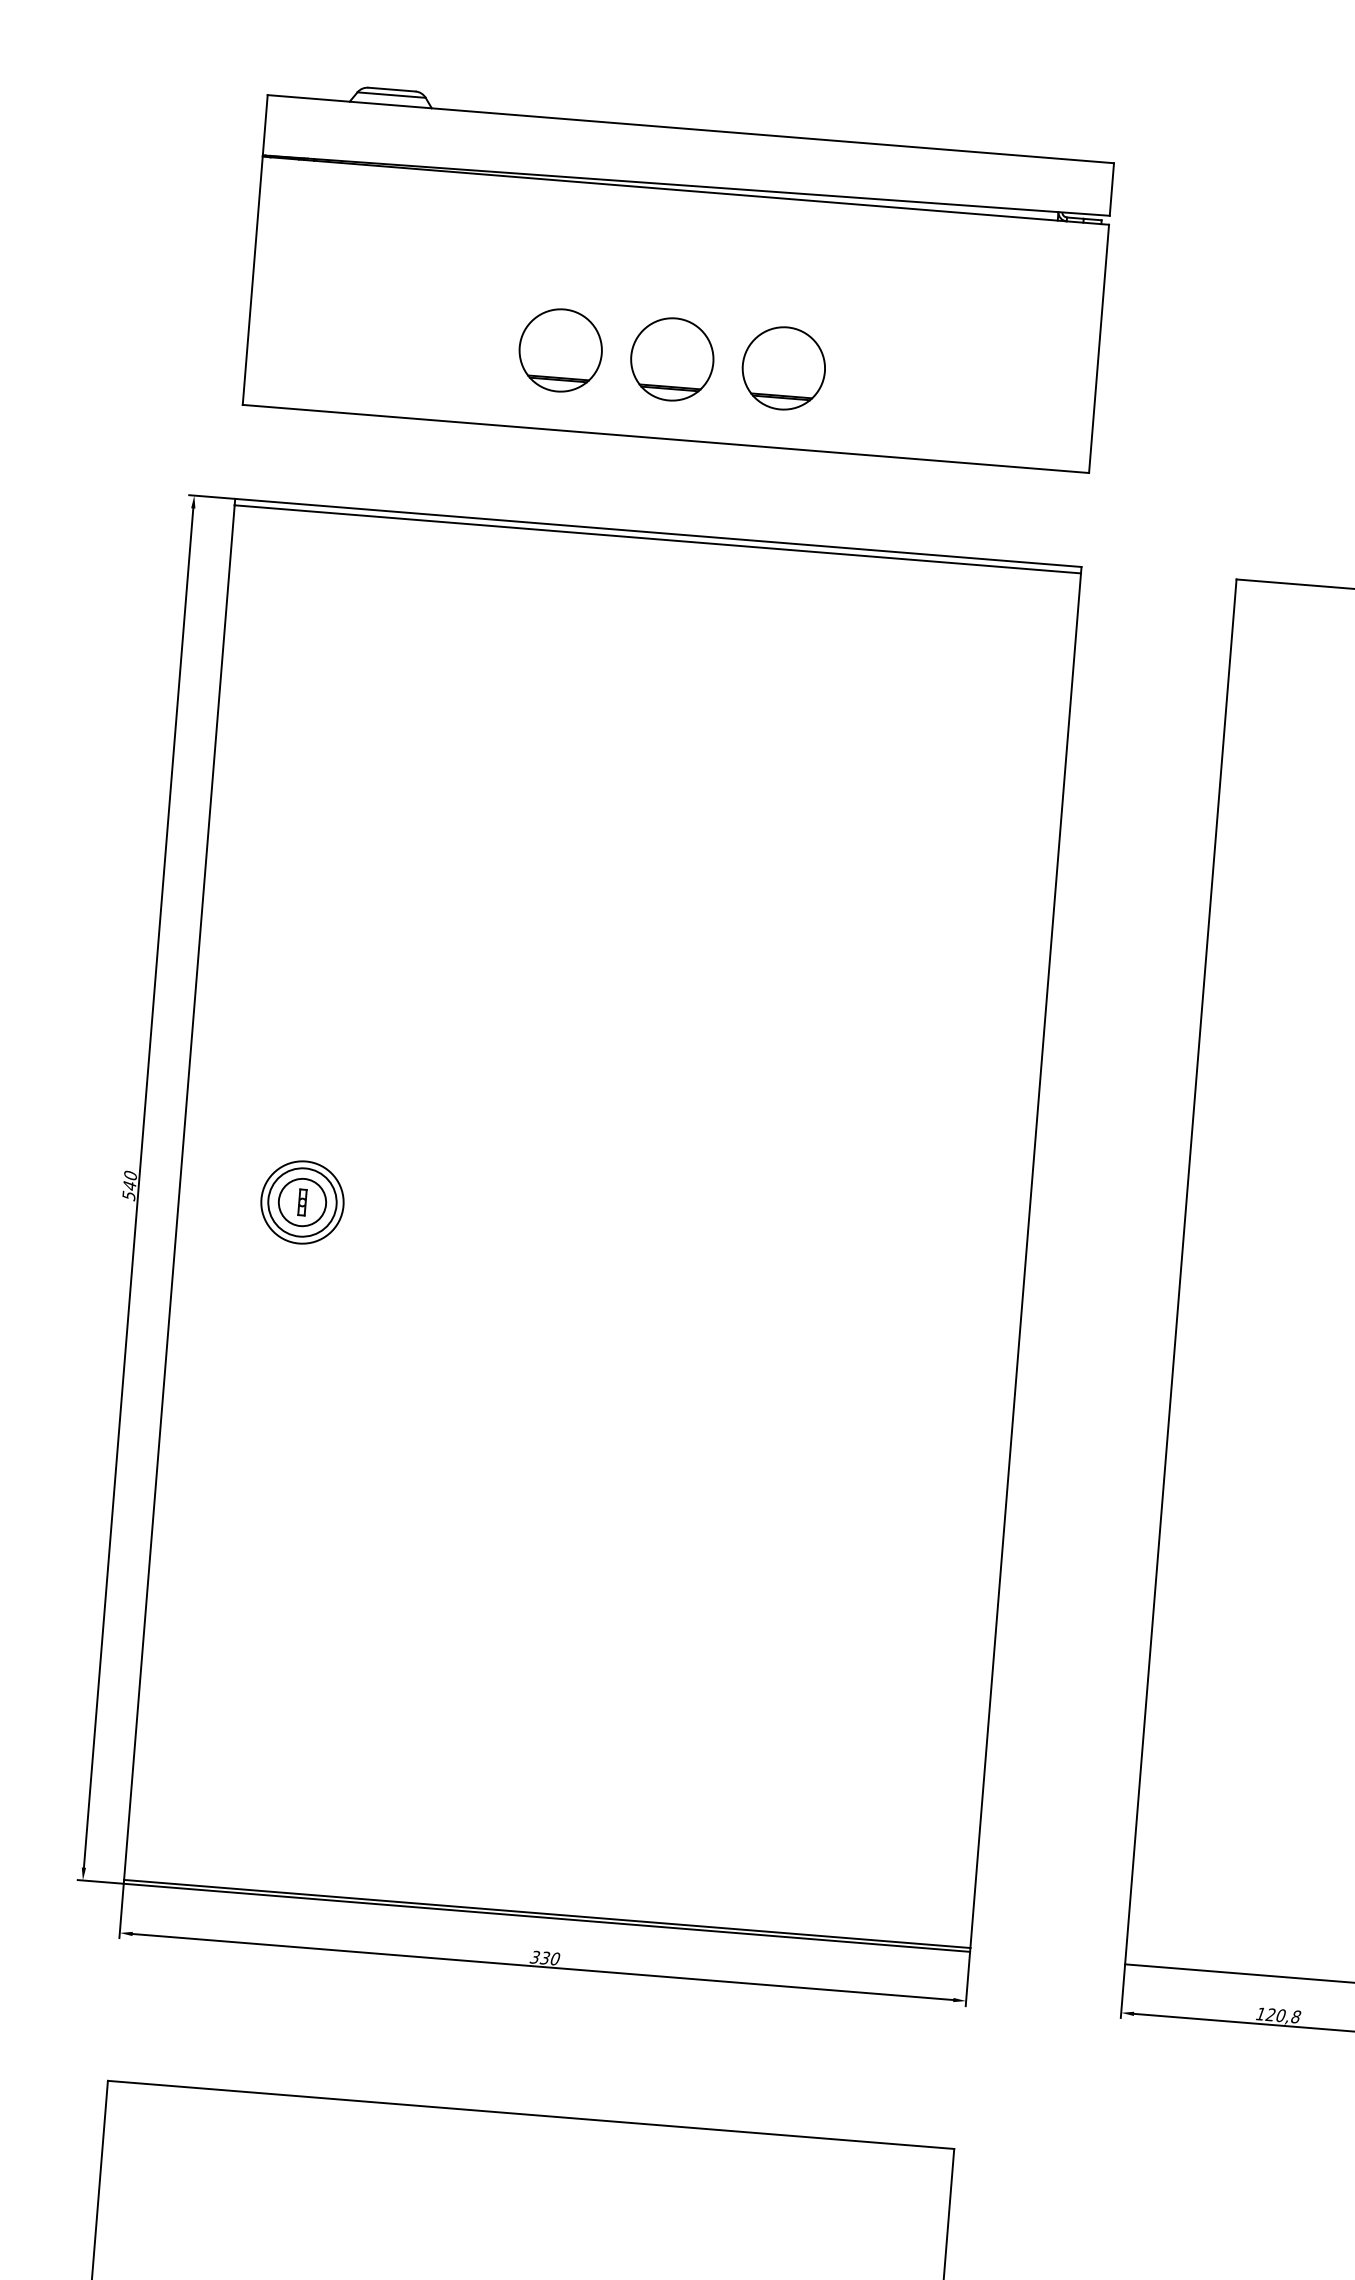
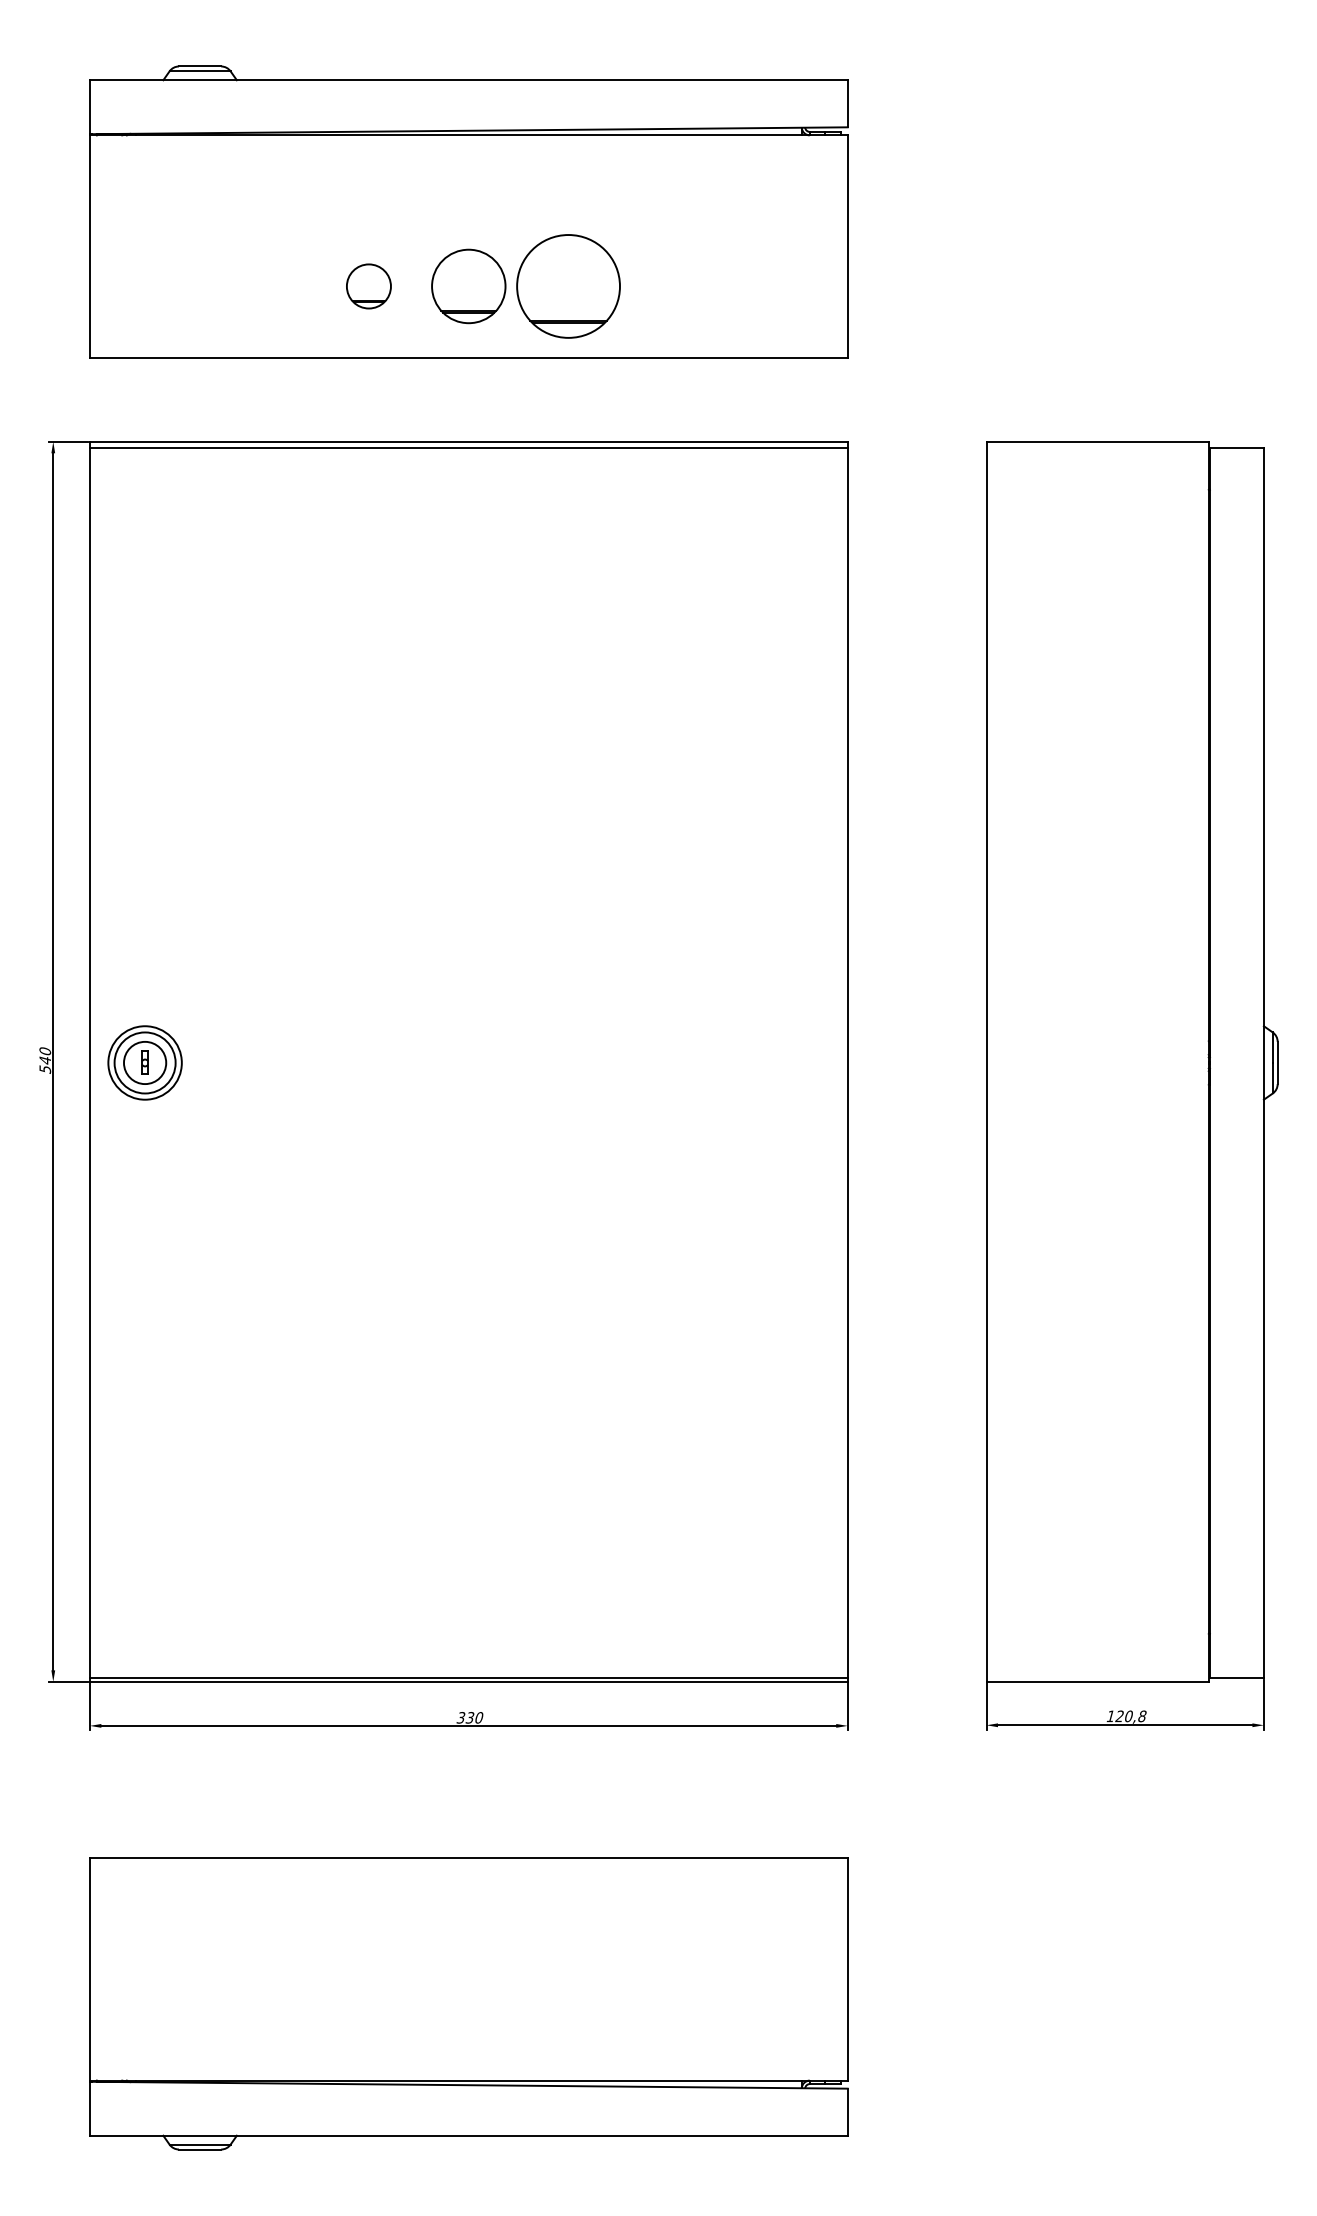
part: (560, 350) -> (368, 286), size x0.6
part: (783, 368) -> (568, 286), size x1.4
part: (301, 1201) -> (144, 1062), moved

